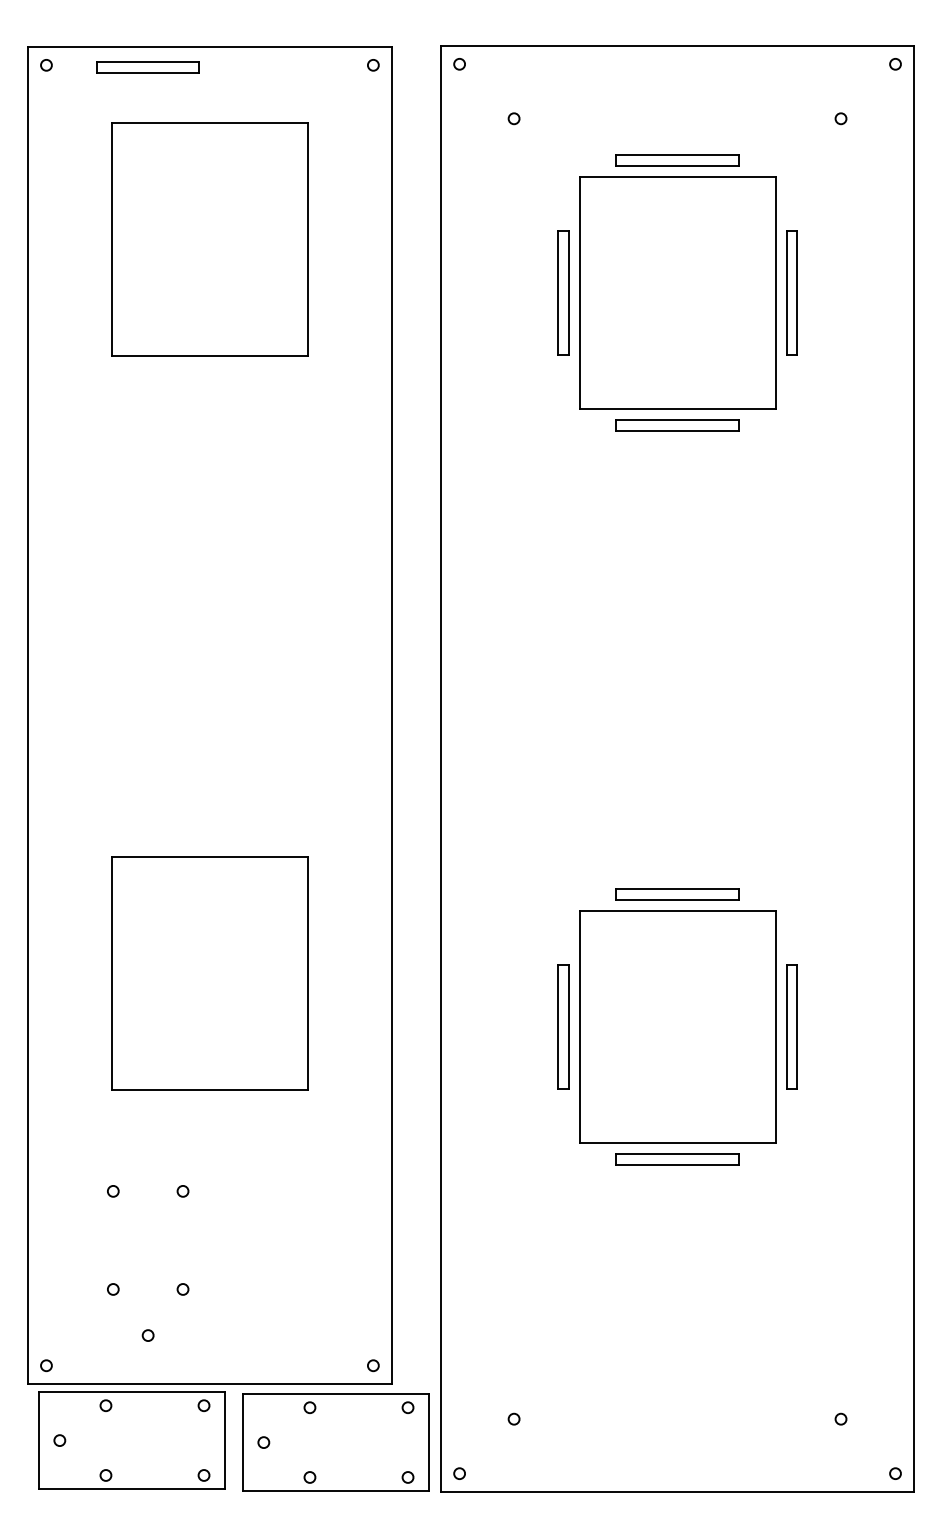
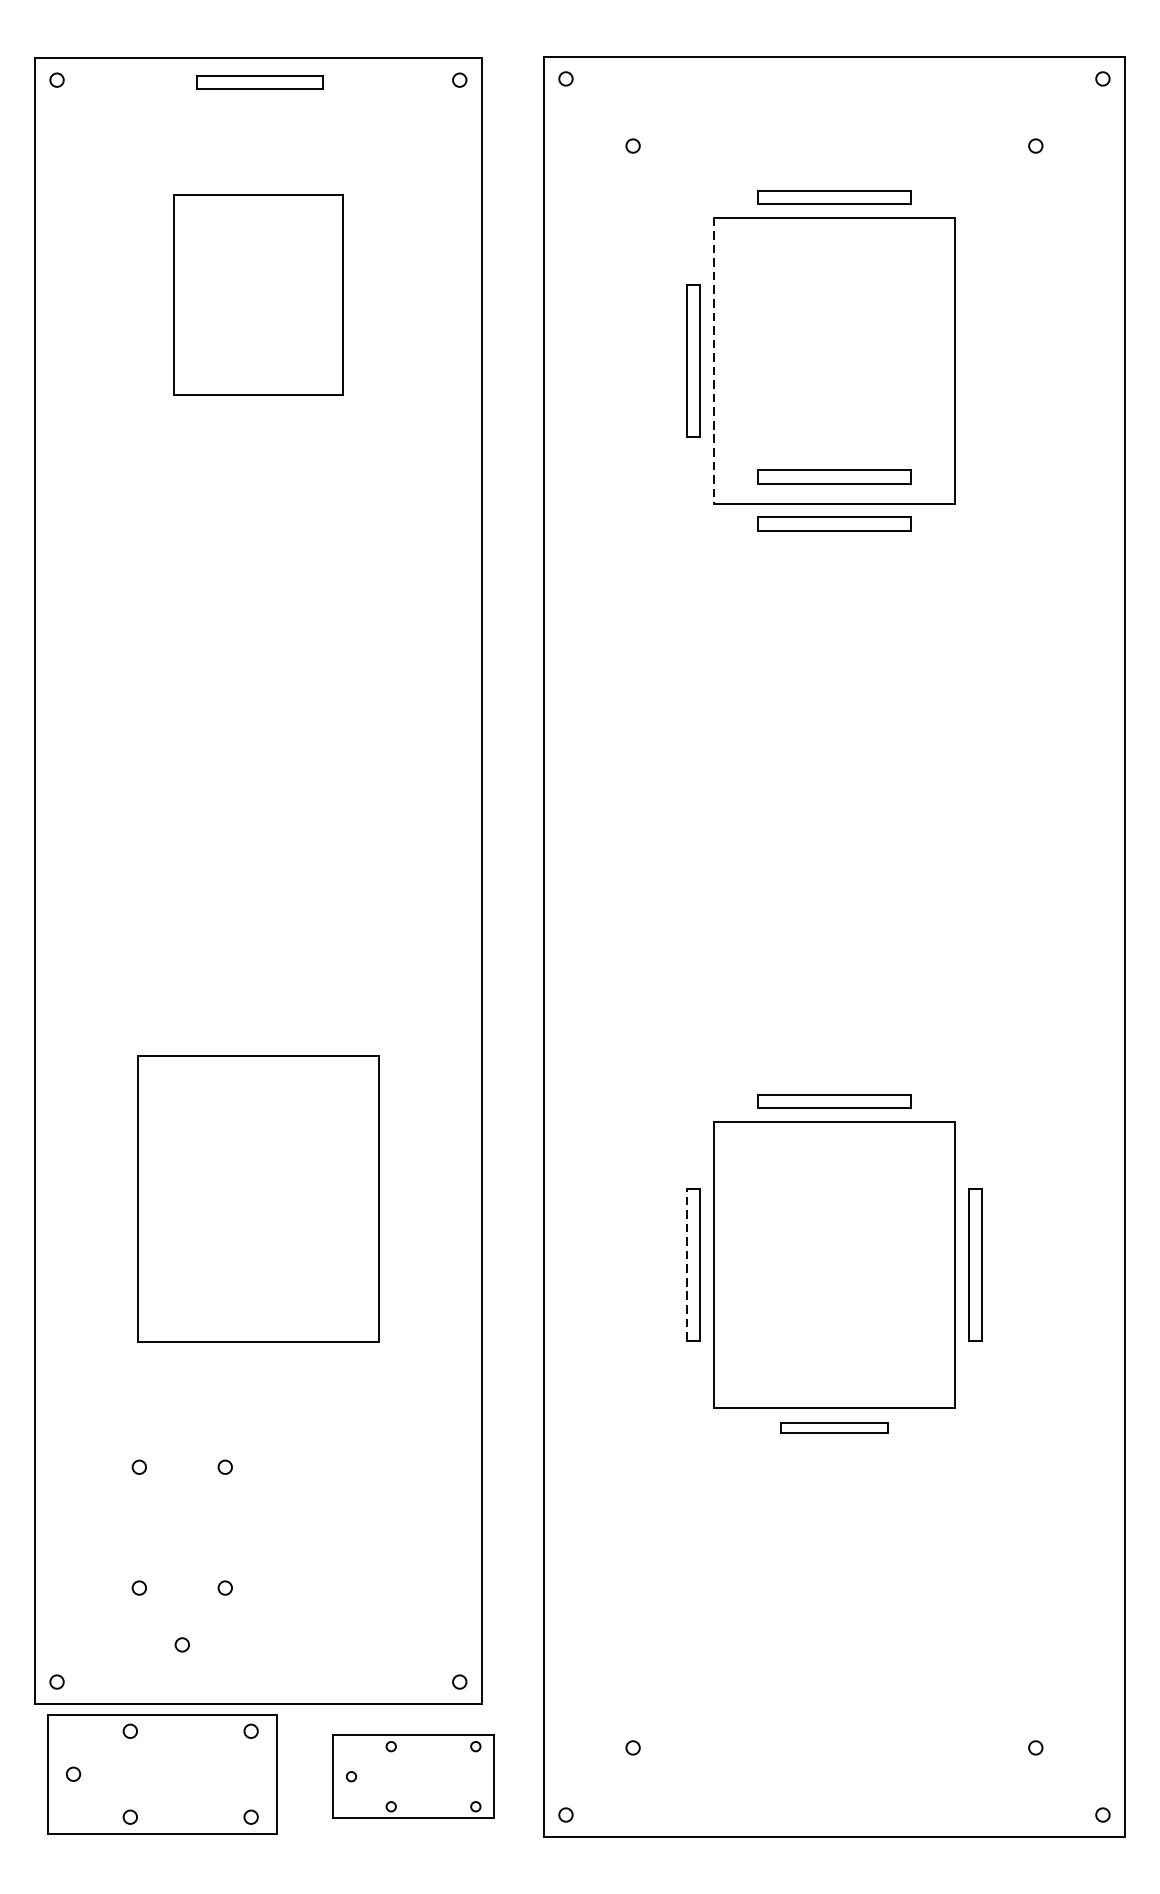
part: (147, 67) -> (259, 82), moved
part: (209, 239) -> (257, 294), size x0.7
part: (791, 292) -> (974, 360), removed
line: (579, 293) -> (713, 361), solid -> dashed
part: (677, 387) -> (834, 477), added
line: (557, 1026) -> (686, 1264), solid -> dashed
part: (677, 1159) -> (834, 1428), size x0.7
part: (335, 1442) -> (413, 1776), size x0.7

